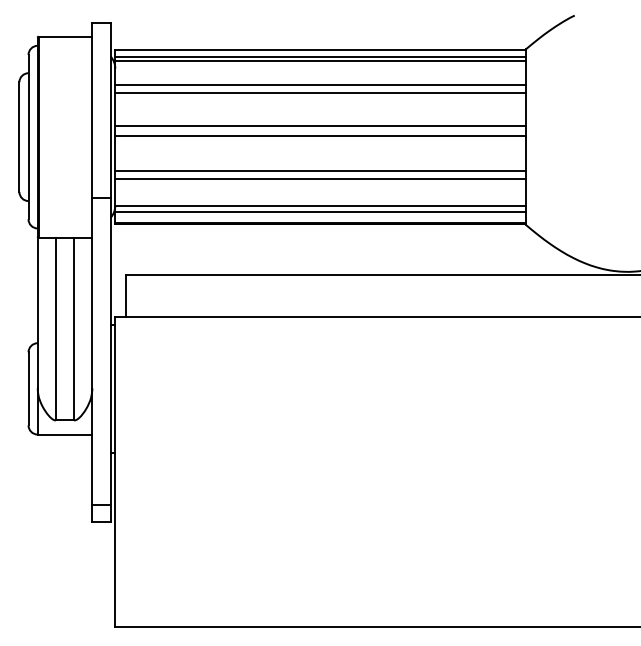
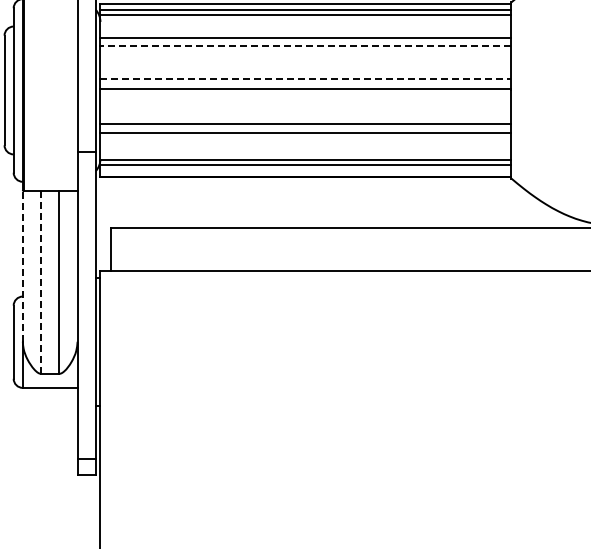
line: (320, 92) -> (305, 45), solid -> dashed
line: (320, 126) -> (305, 79), solid -> dashed
line: (37, 312) -> (22, 265), solid -> dashed
line: (55, 329) -> (40, 282), solid -> dashed

